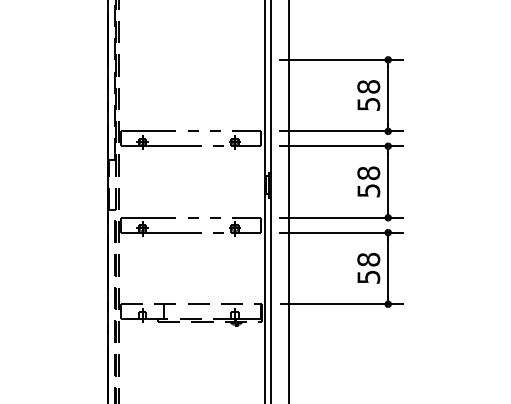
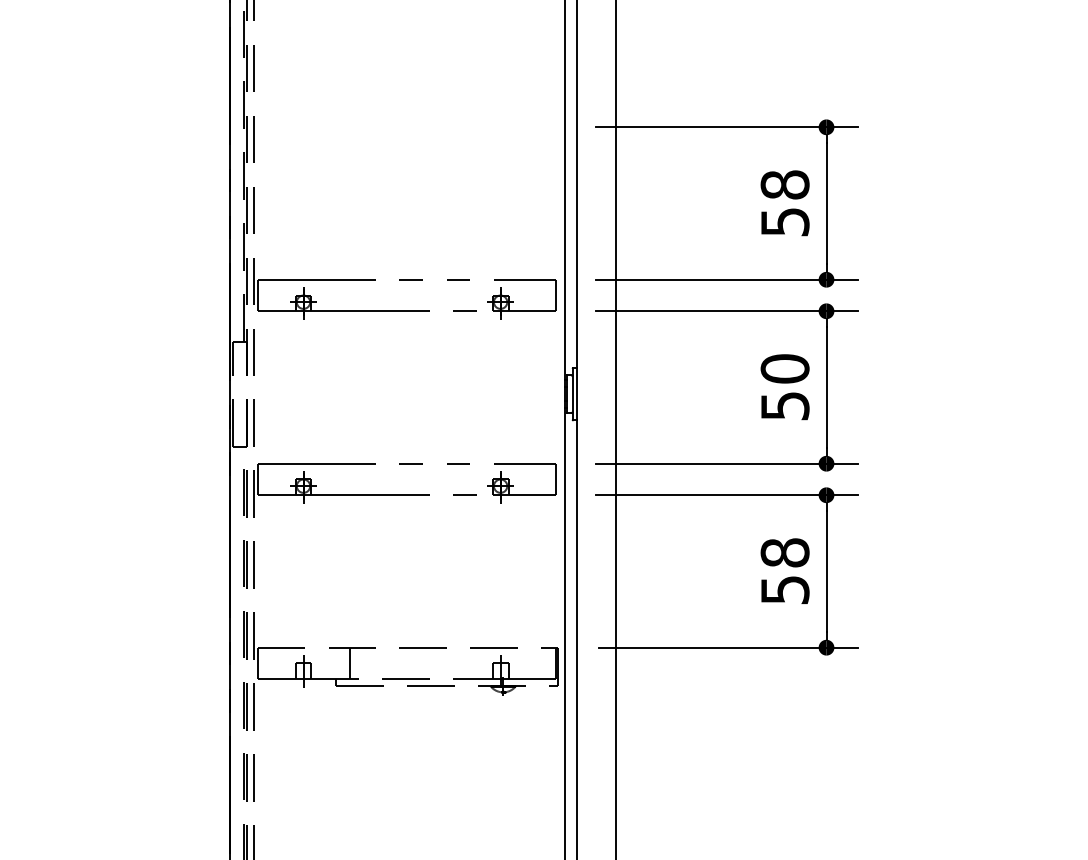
text: (368, 173) -> (784, 369), 58 -> 50

